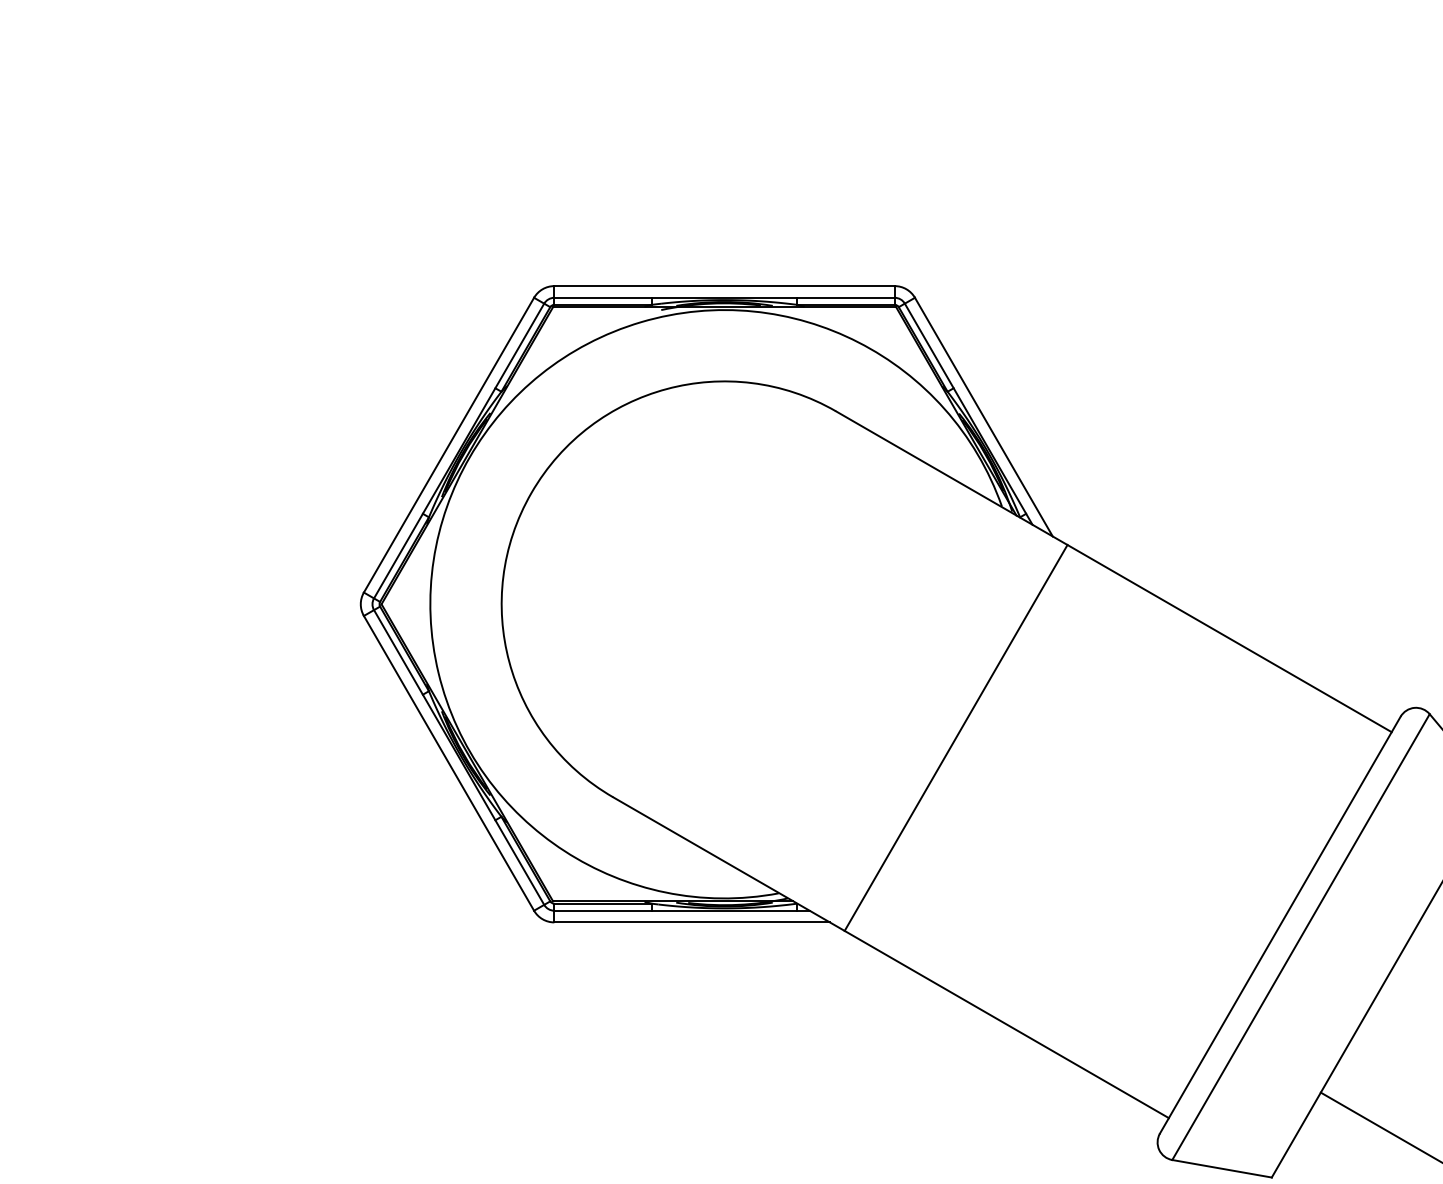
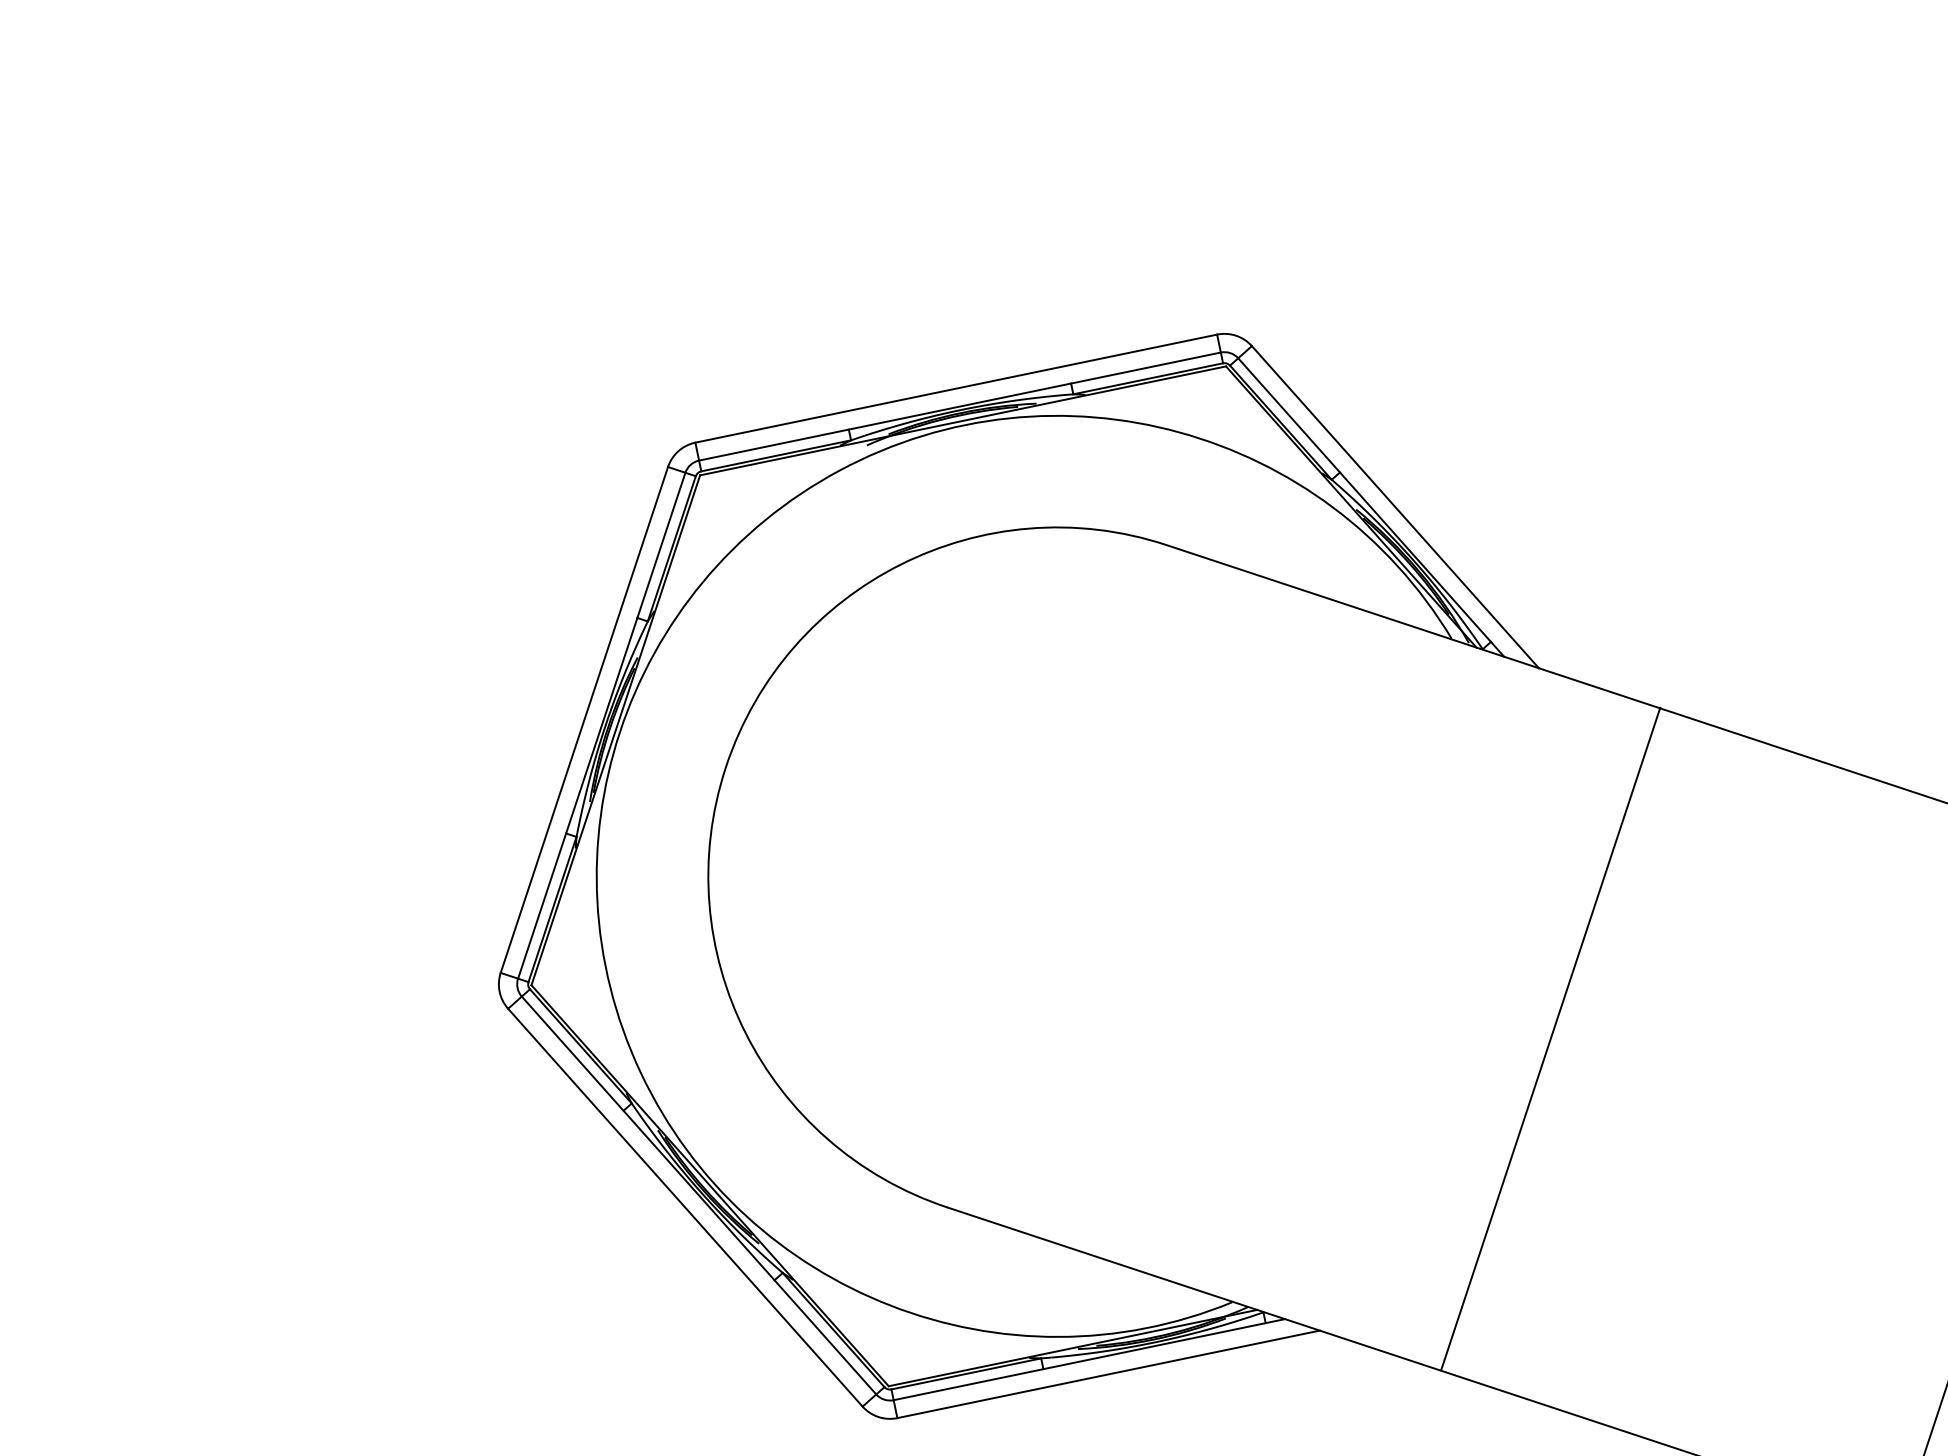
line: (955, 737) -> (1549, 1038), moved

